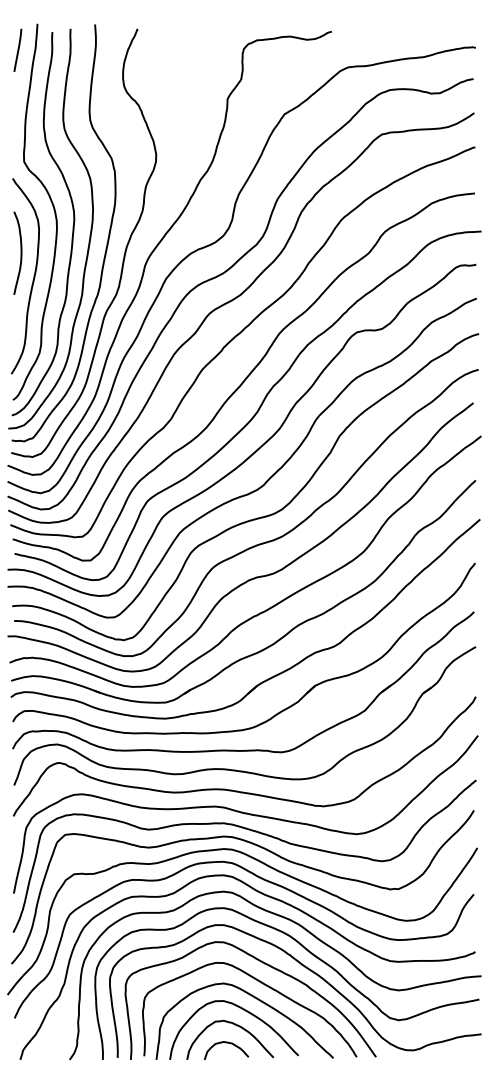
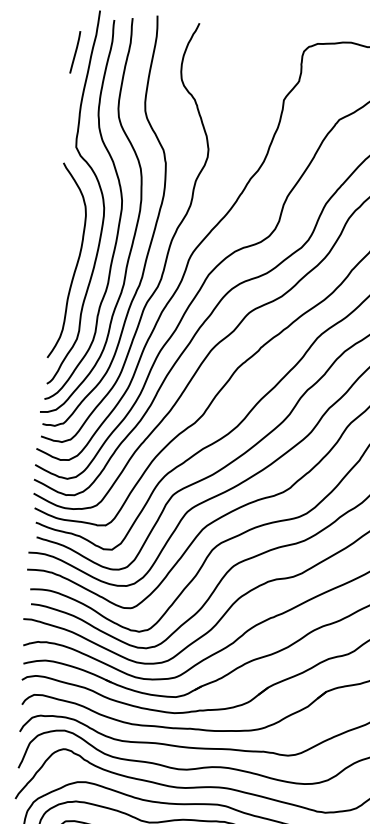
line: (17, 49) -> (74, 51), moved
curve: (20, 252) -> (65, 237), removed

